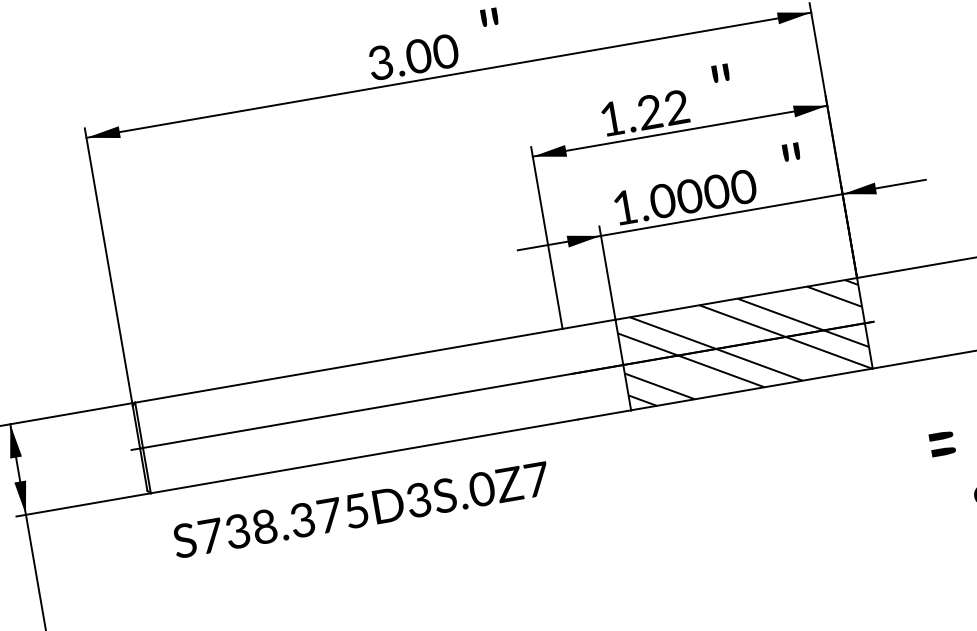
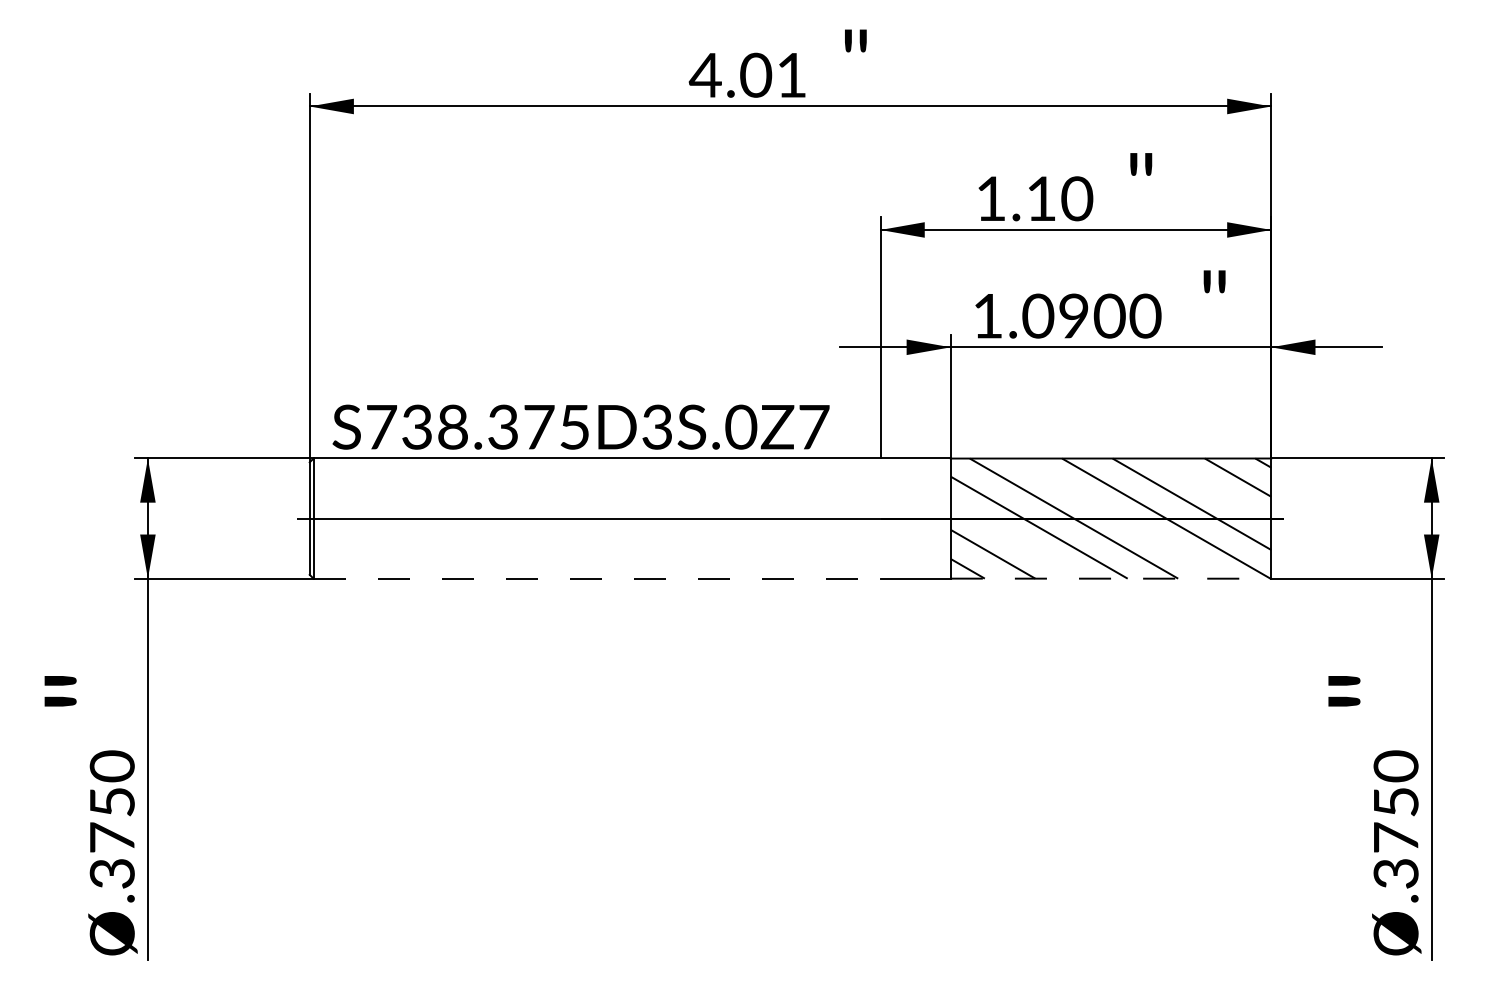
text: (412, 56) -> (747, 74), 3.00 -> 4.01
text: (663, 109) -> (1059, 198), 1.22 -> 1.10
text: (690, 196) -> (1074, 316), 1.0000 -> 1.0900
line: (752, 389) -> (1111, 578), solid -> dashed
line: (364, 456) -> (597, 578), solid -> dashed
text: (360, 509) -> (580, 426), moved

